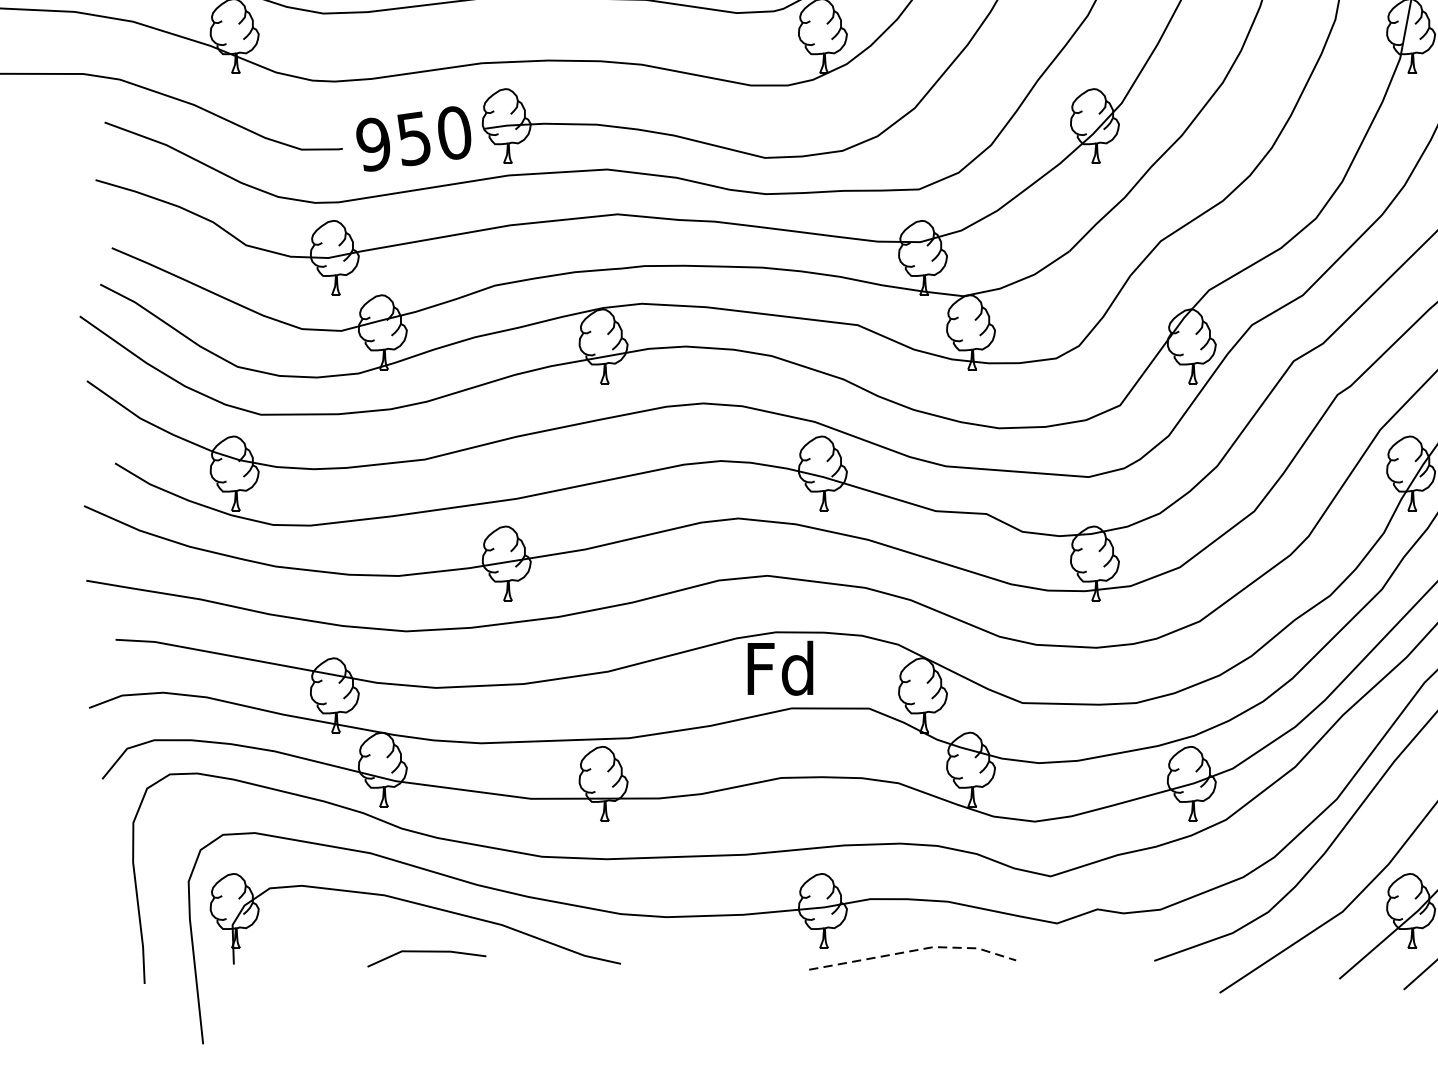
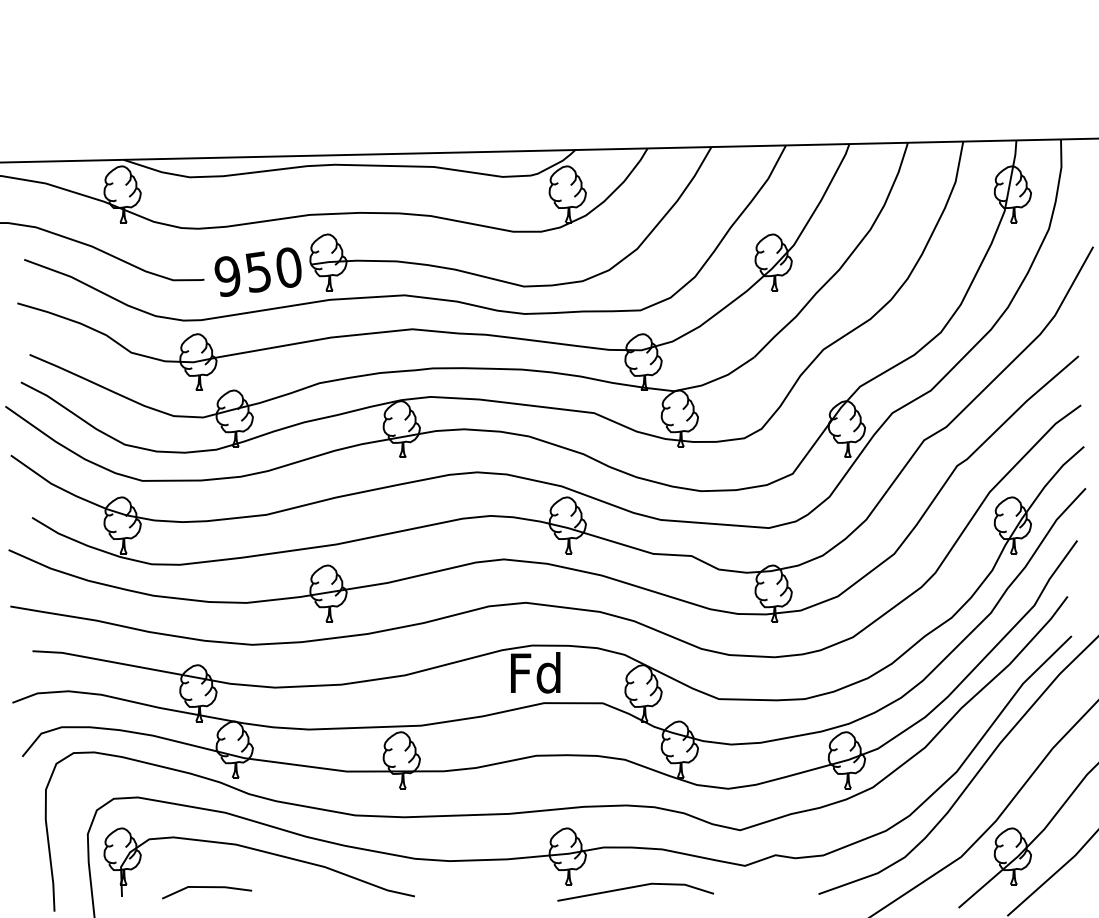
line: (915, 950) -> (637, 886), dashed -> solid
line: (427, 952) -> (207, 887), moved

